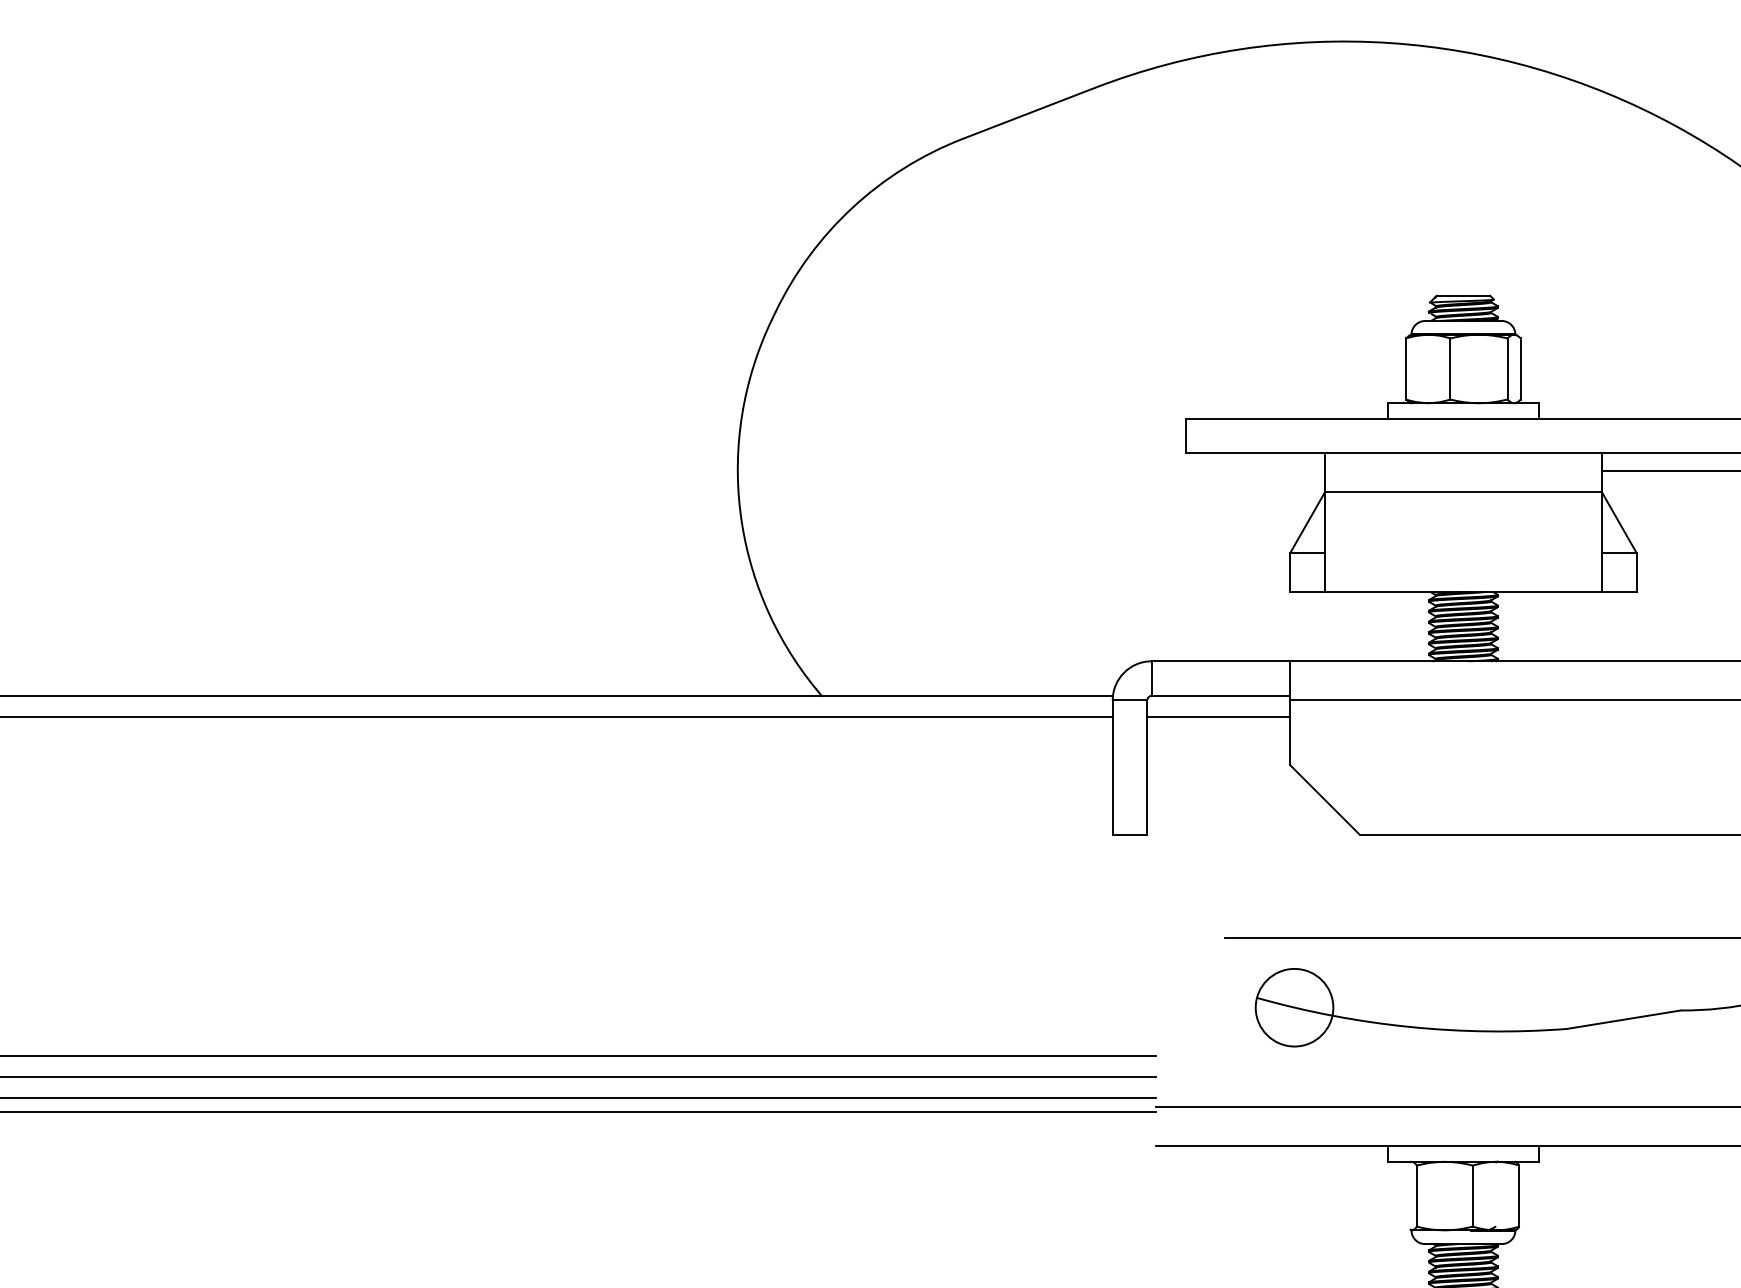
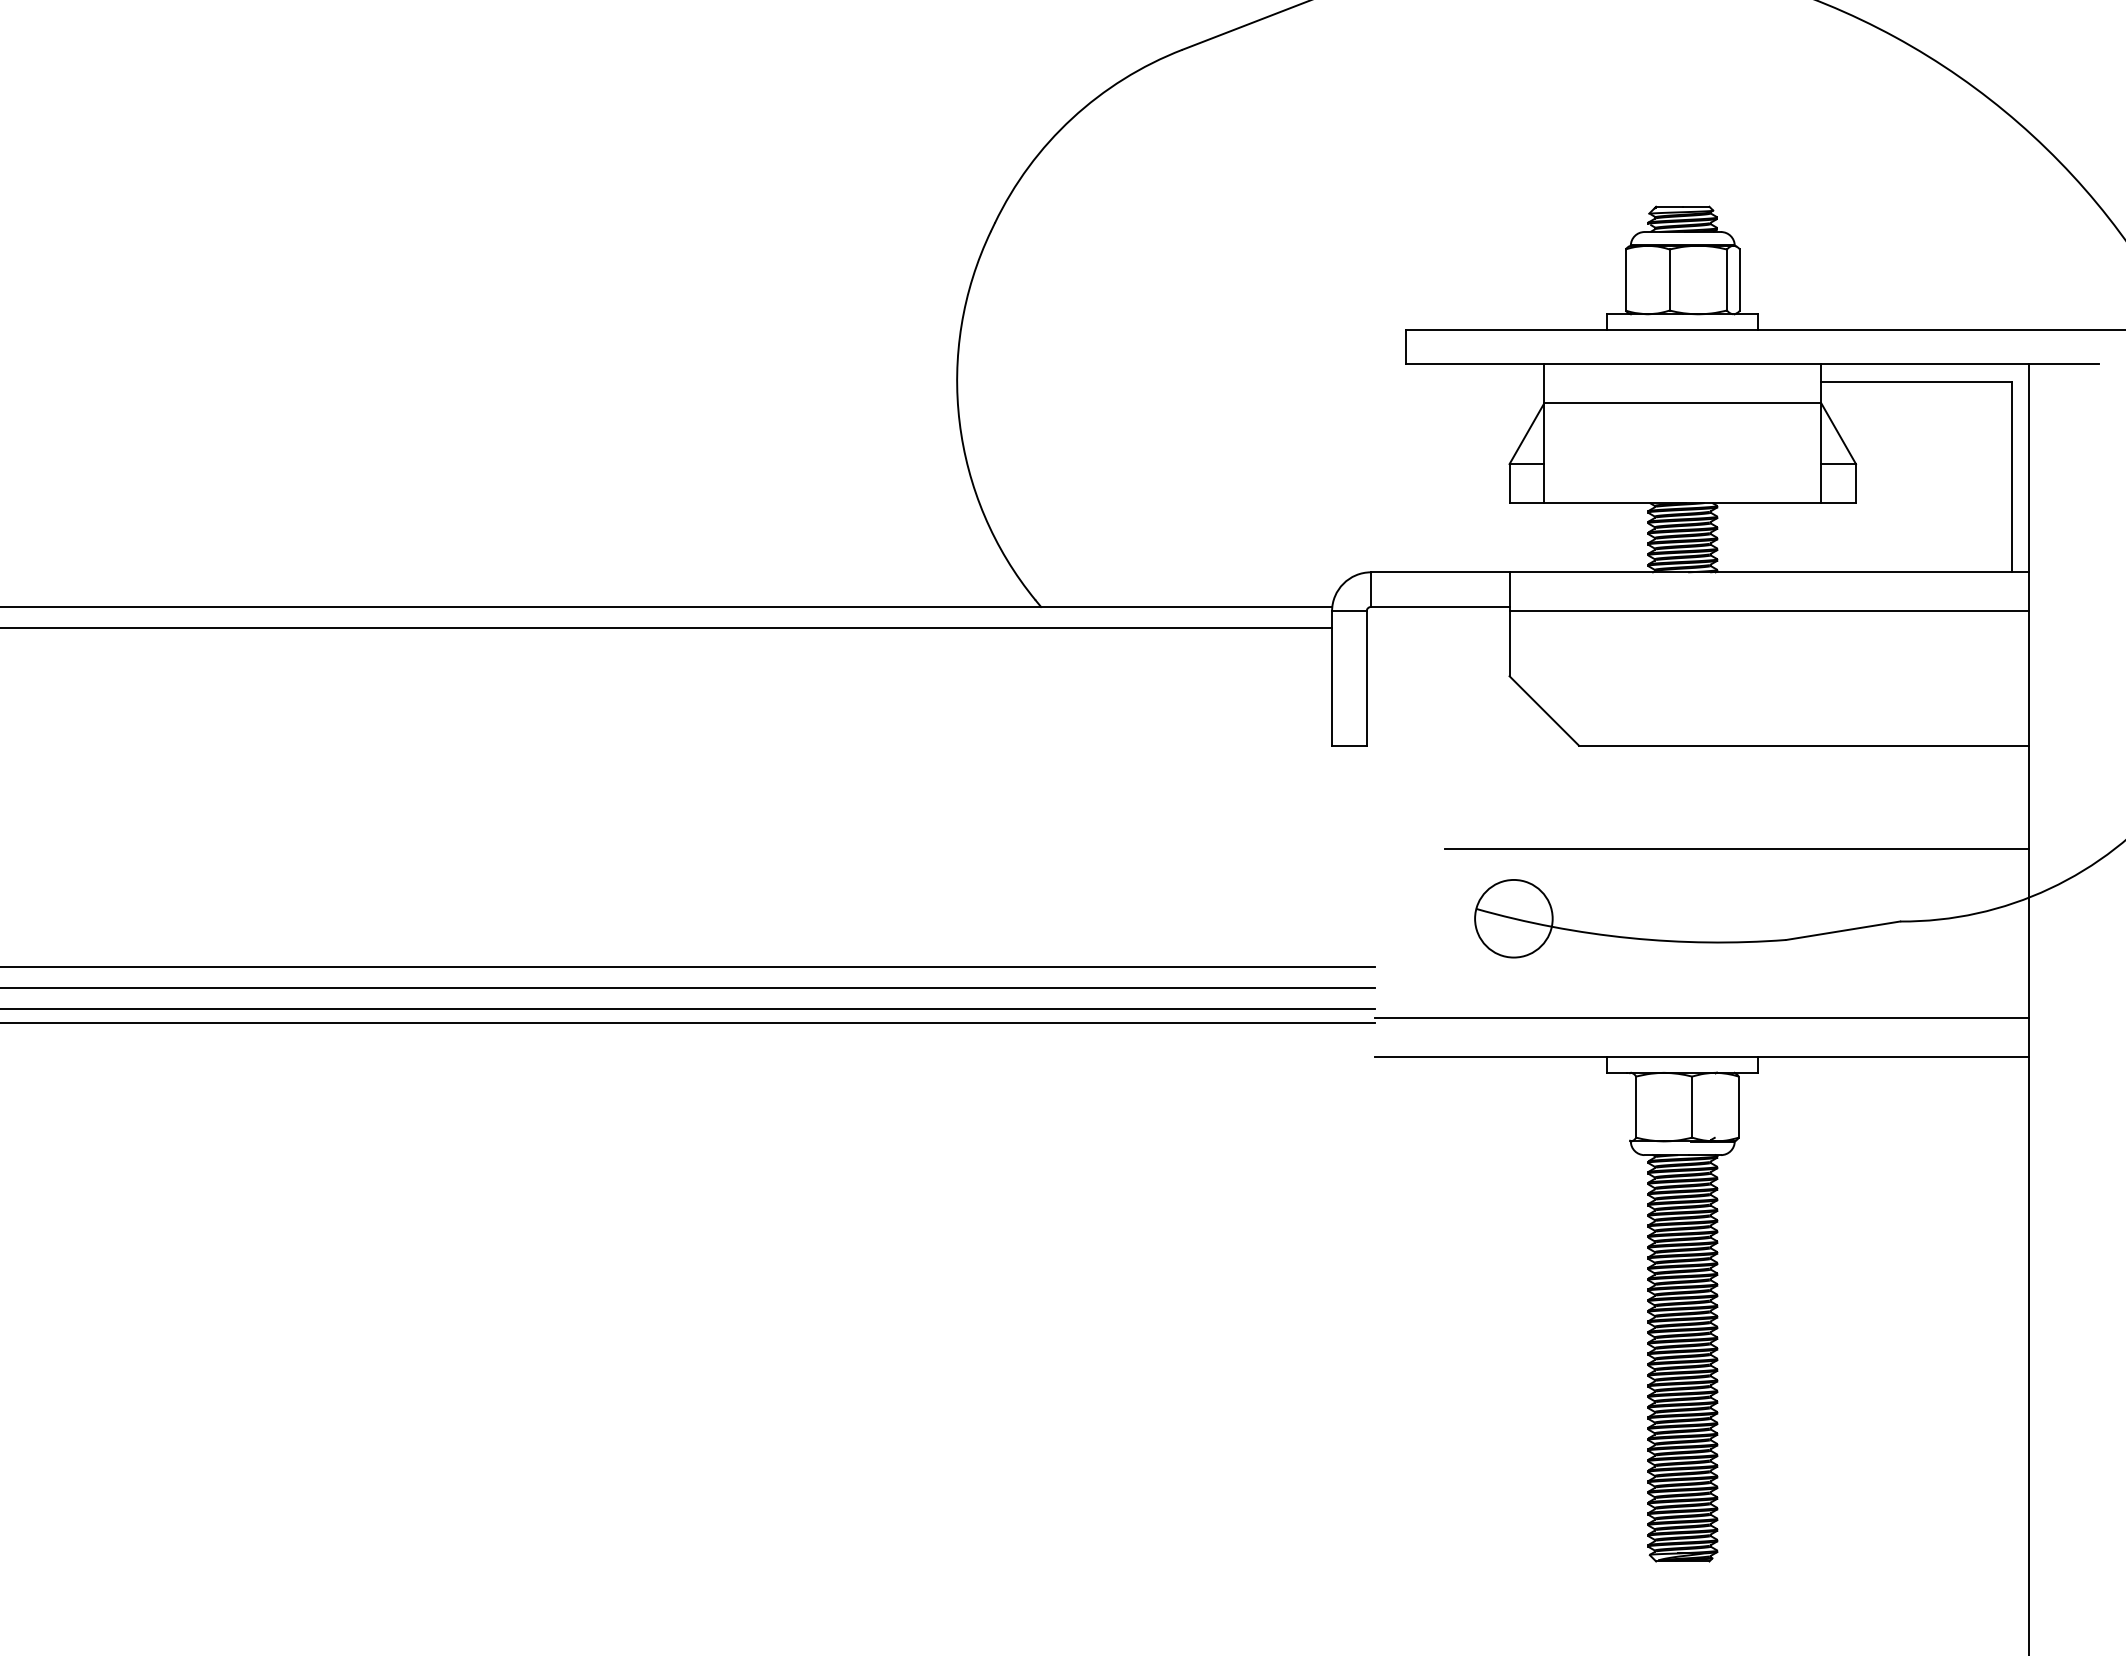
line: (1218, 716) -> (1437, 627), removed

